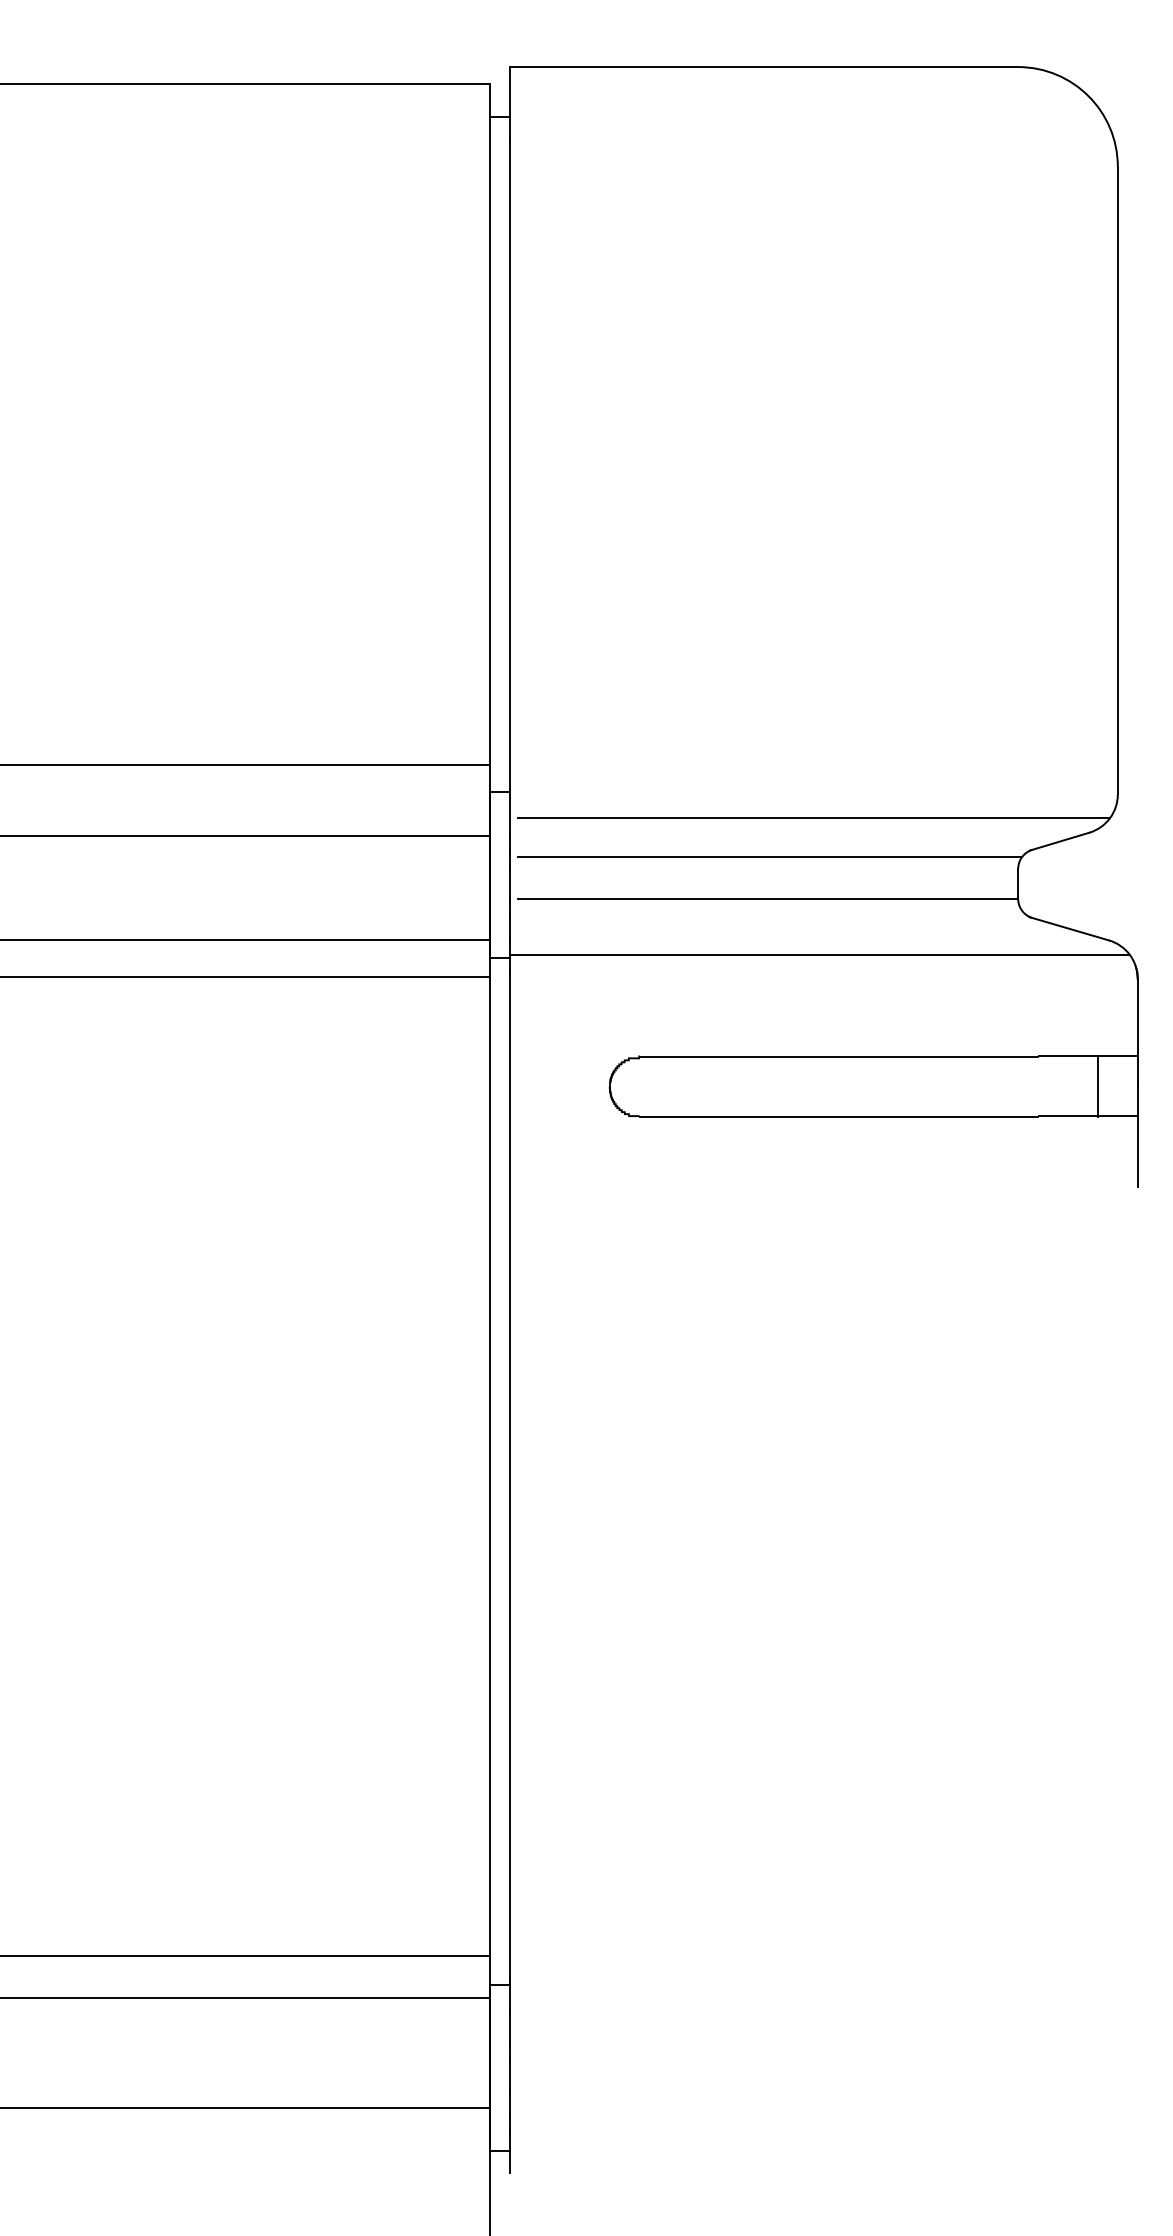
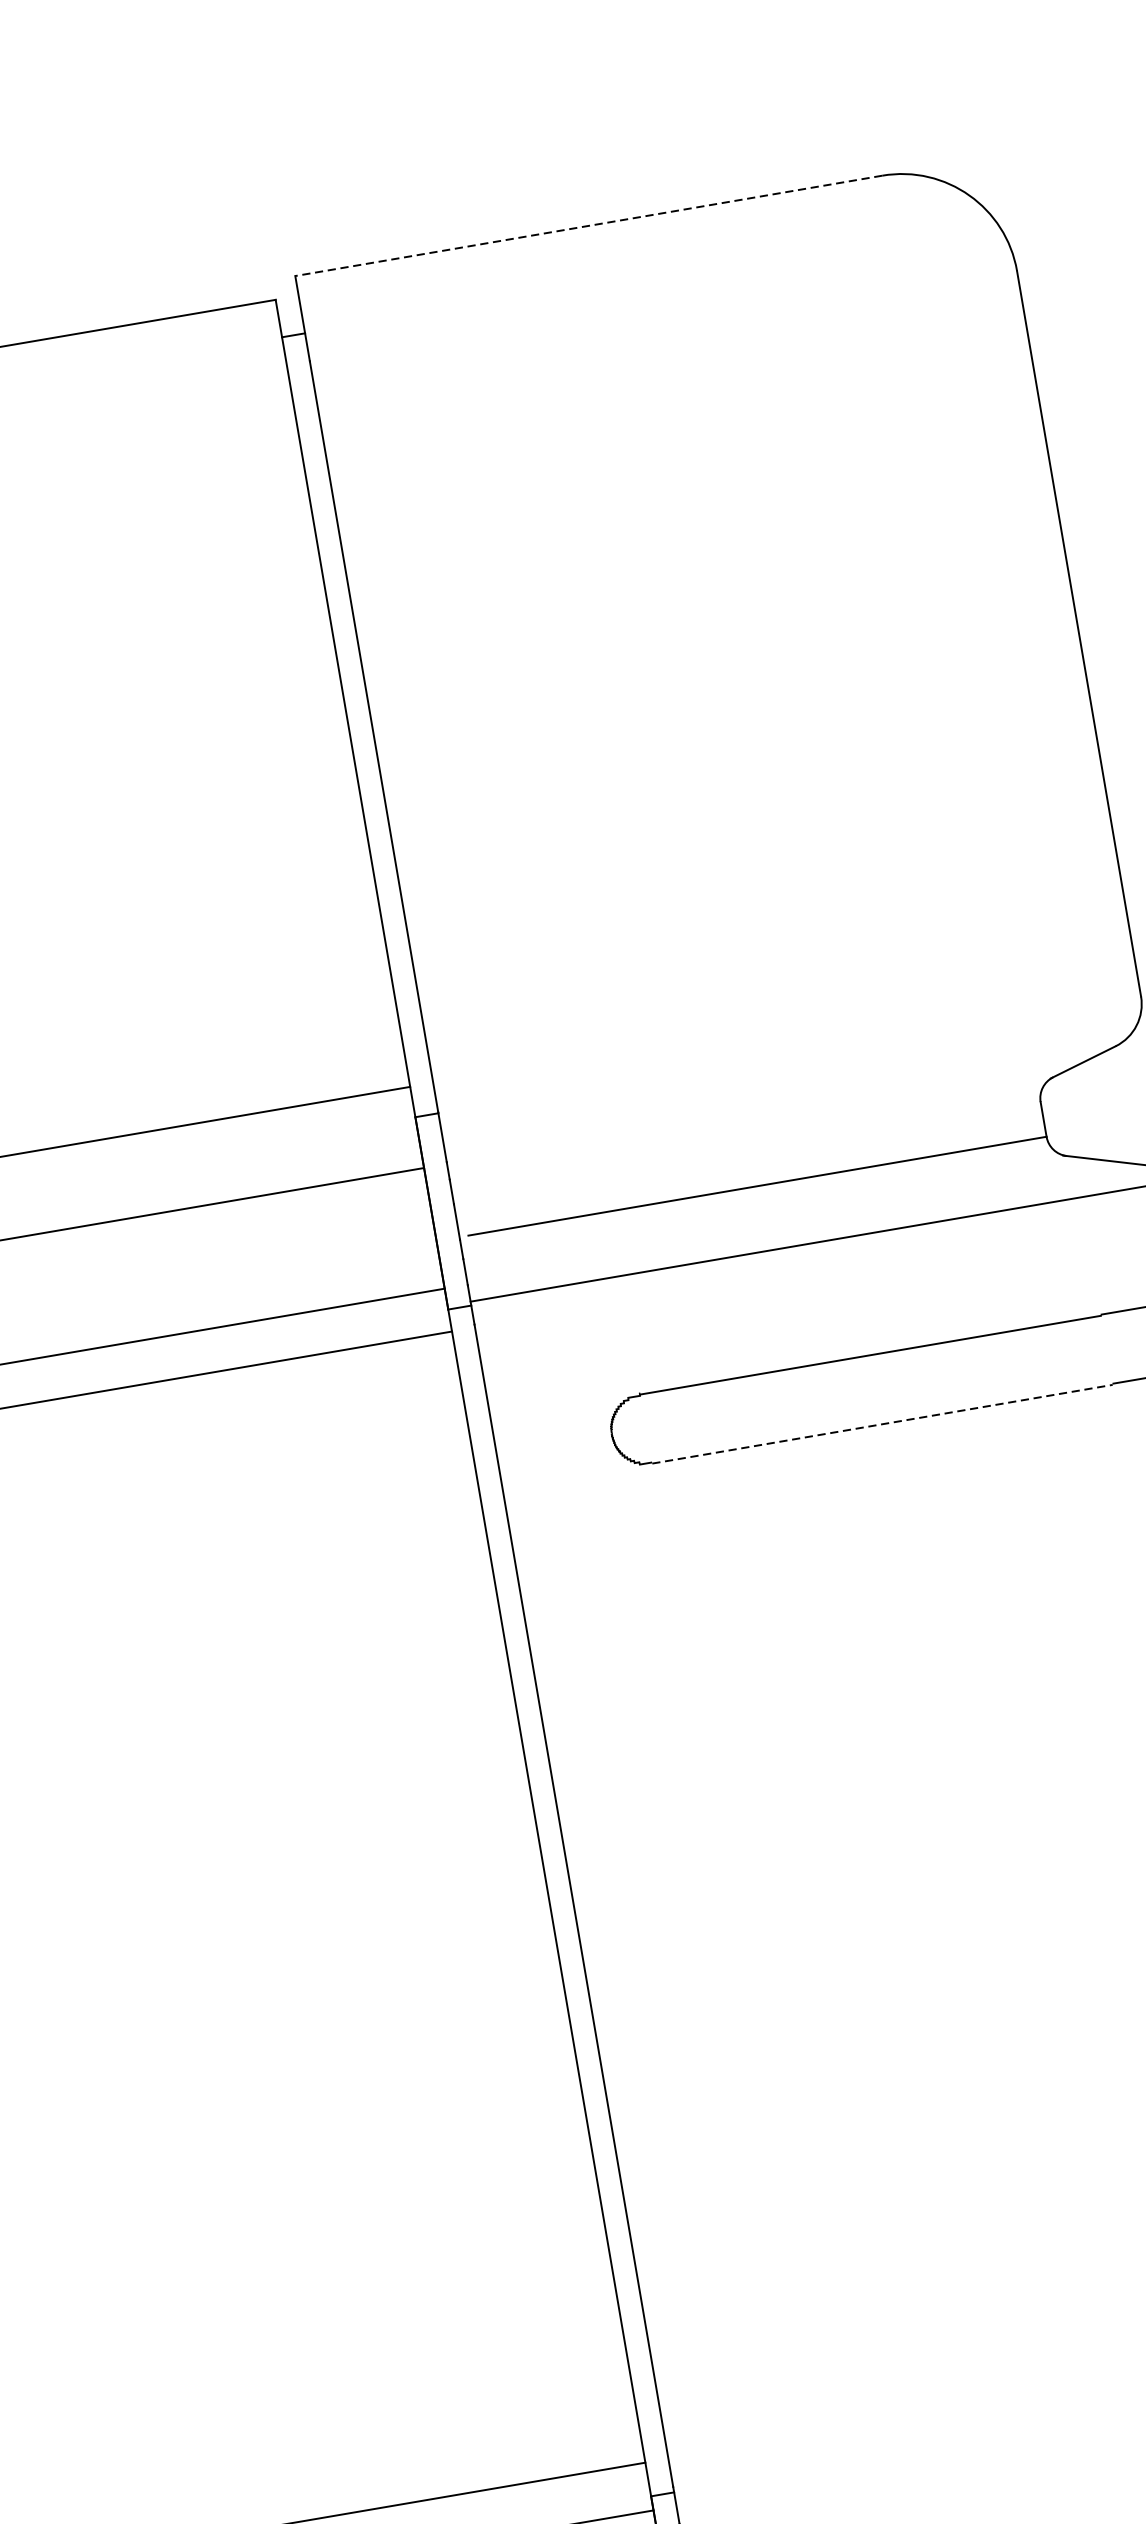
line: (763, 67) -> (588, 226), solid -> dashed
line: (813, 818) -> (794, 1084), removed
line: (769, 857) -> (751, 1138), removed
line: (839, 1117) -> (883, 1424), solid -> dashed

